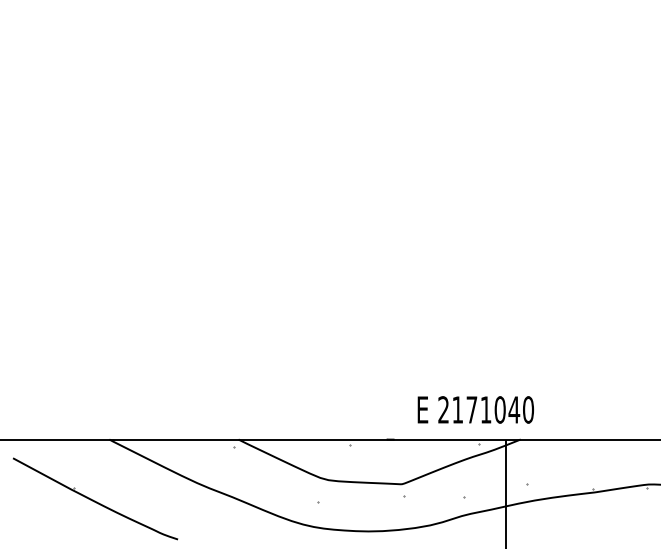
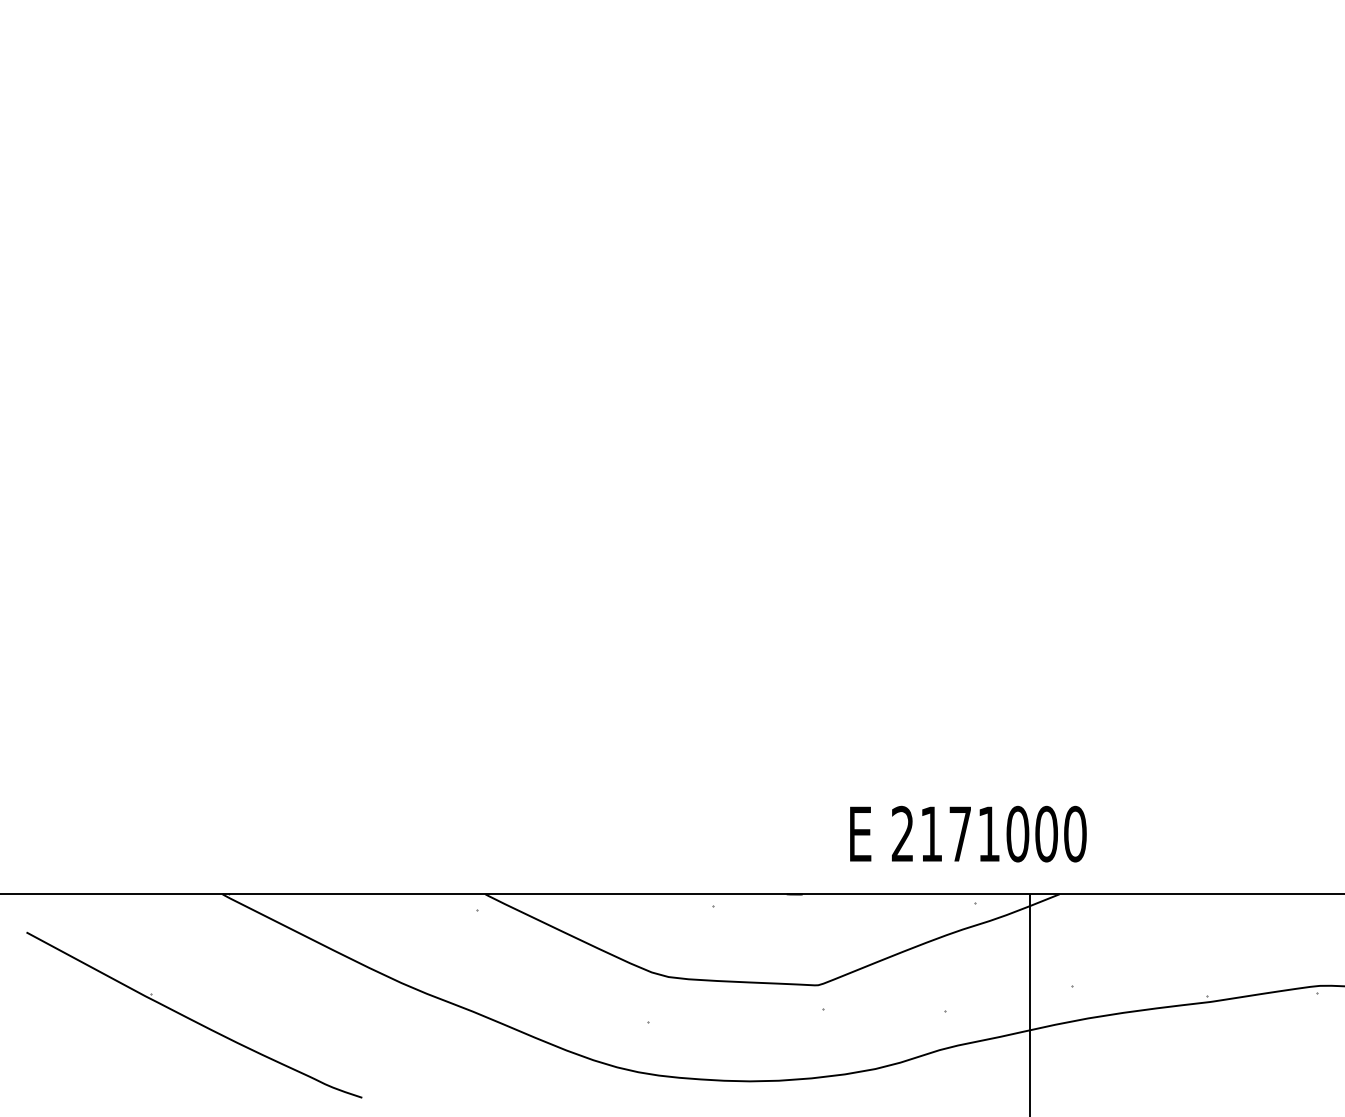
text: (514, 409) -> (1046, 833), 2171040 -> 2171000

